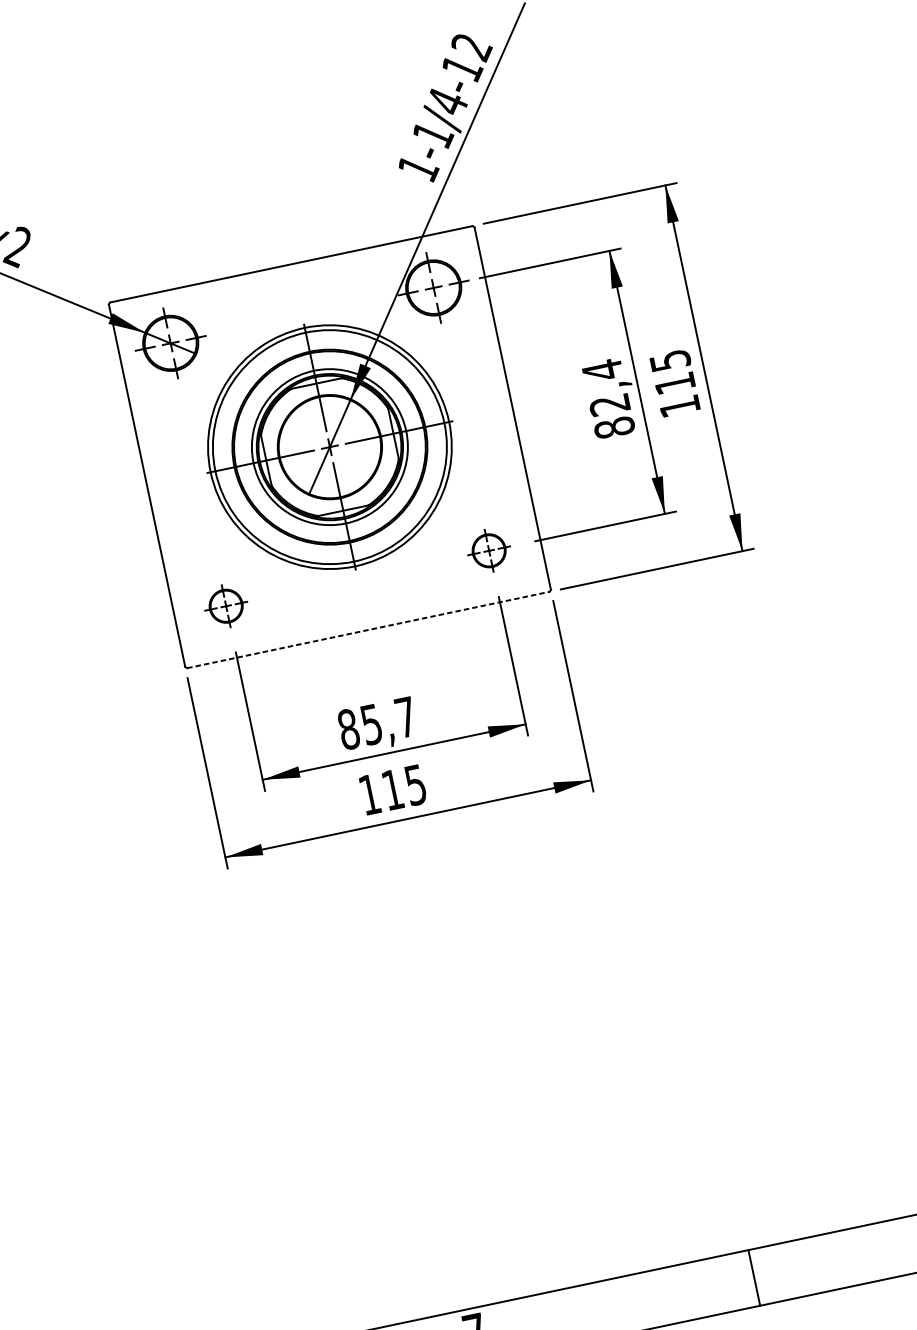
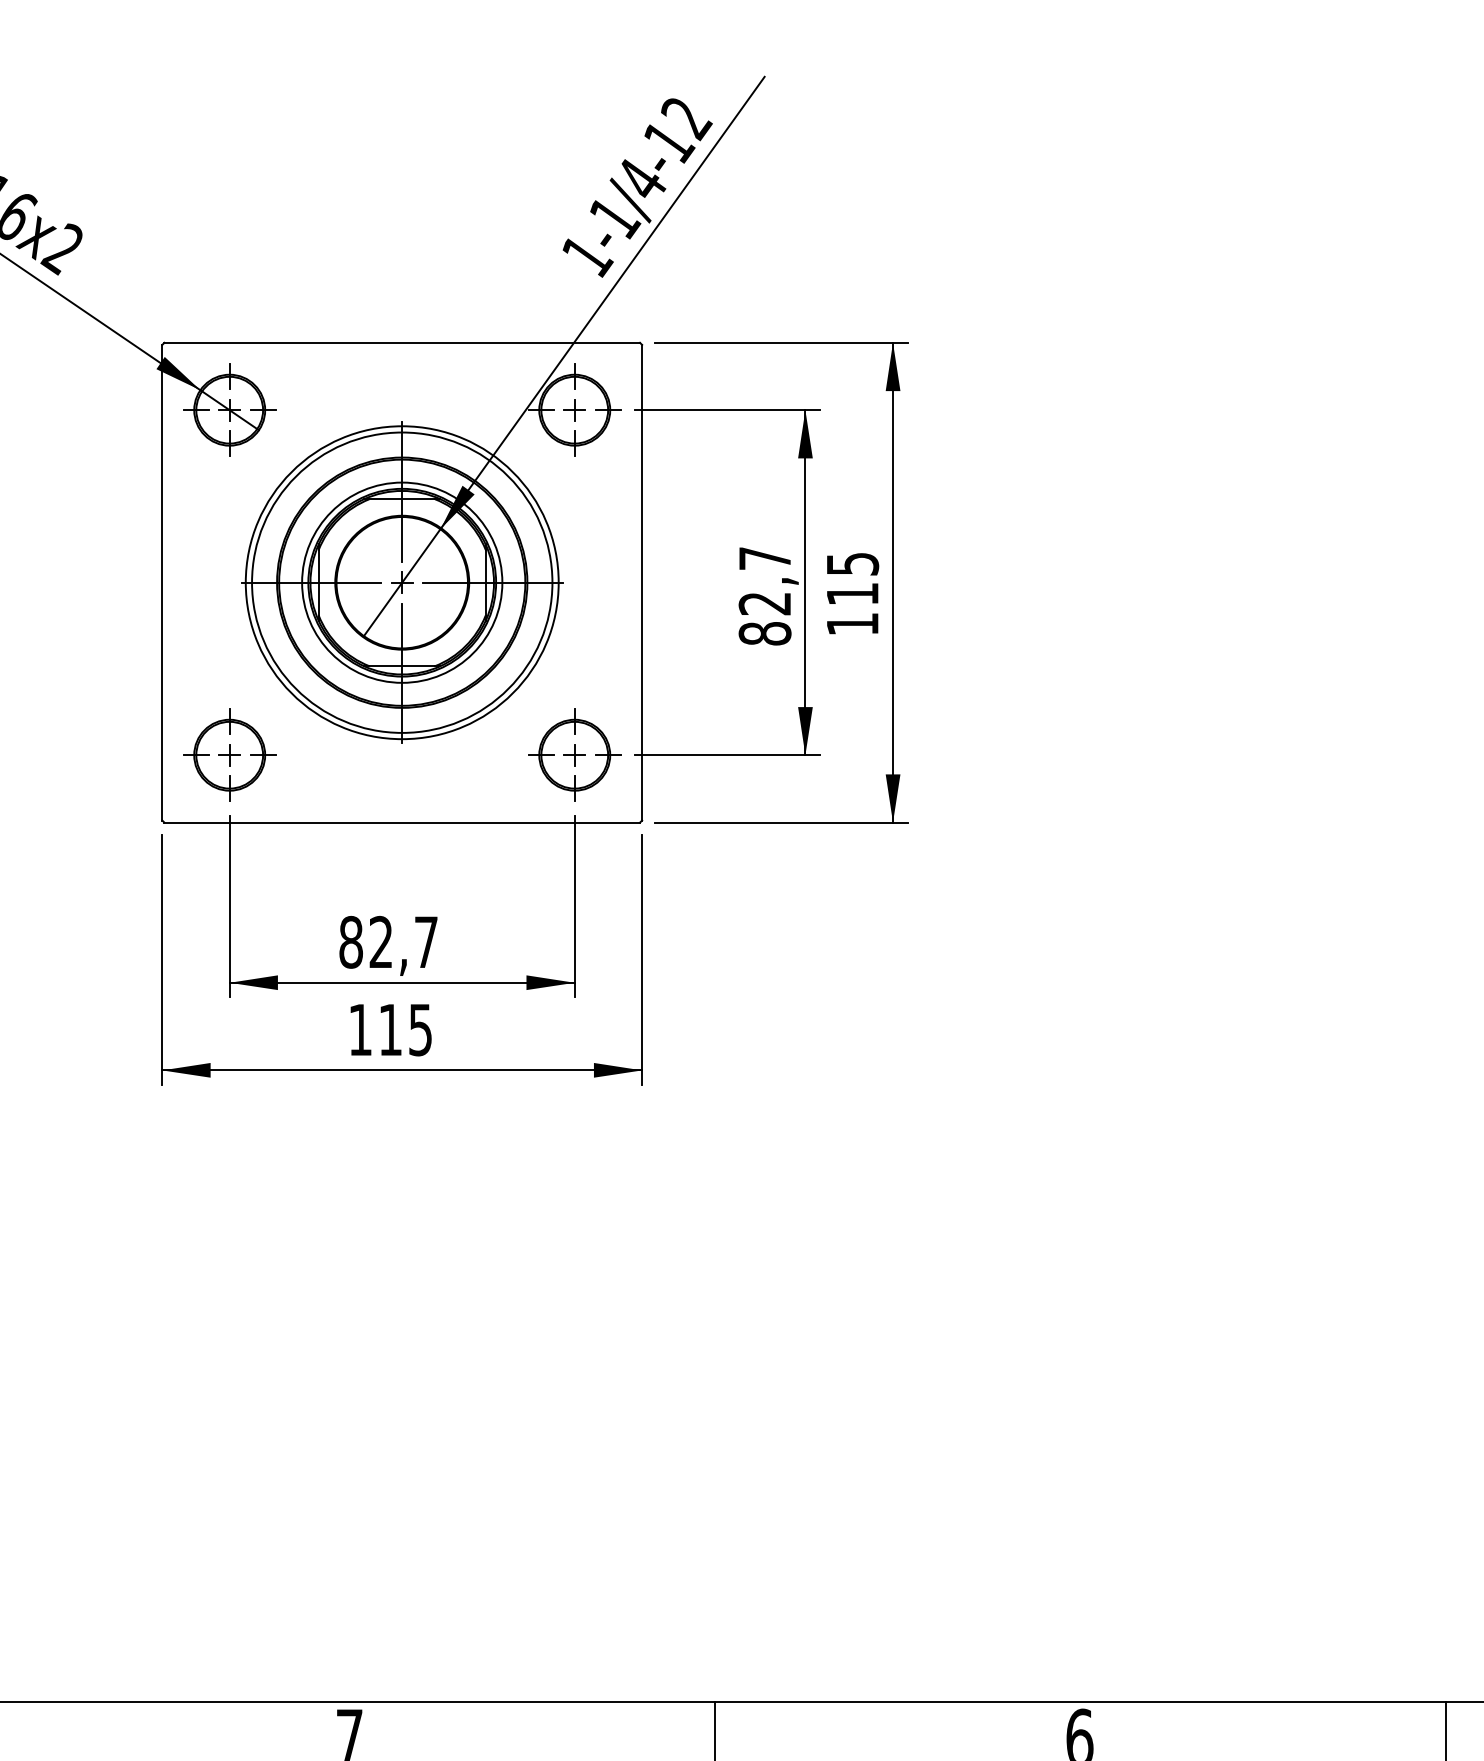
text: (602, 370) -> (764, 558), 82,4 -> 82,7
part: (488, 550) -> (574, 754), size x1.67
part: (225, 605) -> (229, 754), size x1.67
line: (368, 629) -> (402, 822), dashed -> solid
text: (370, 724) -> (380, 941), 85,7 -> 82,7

